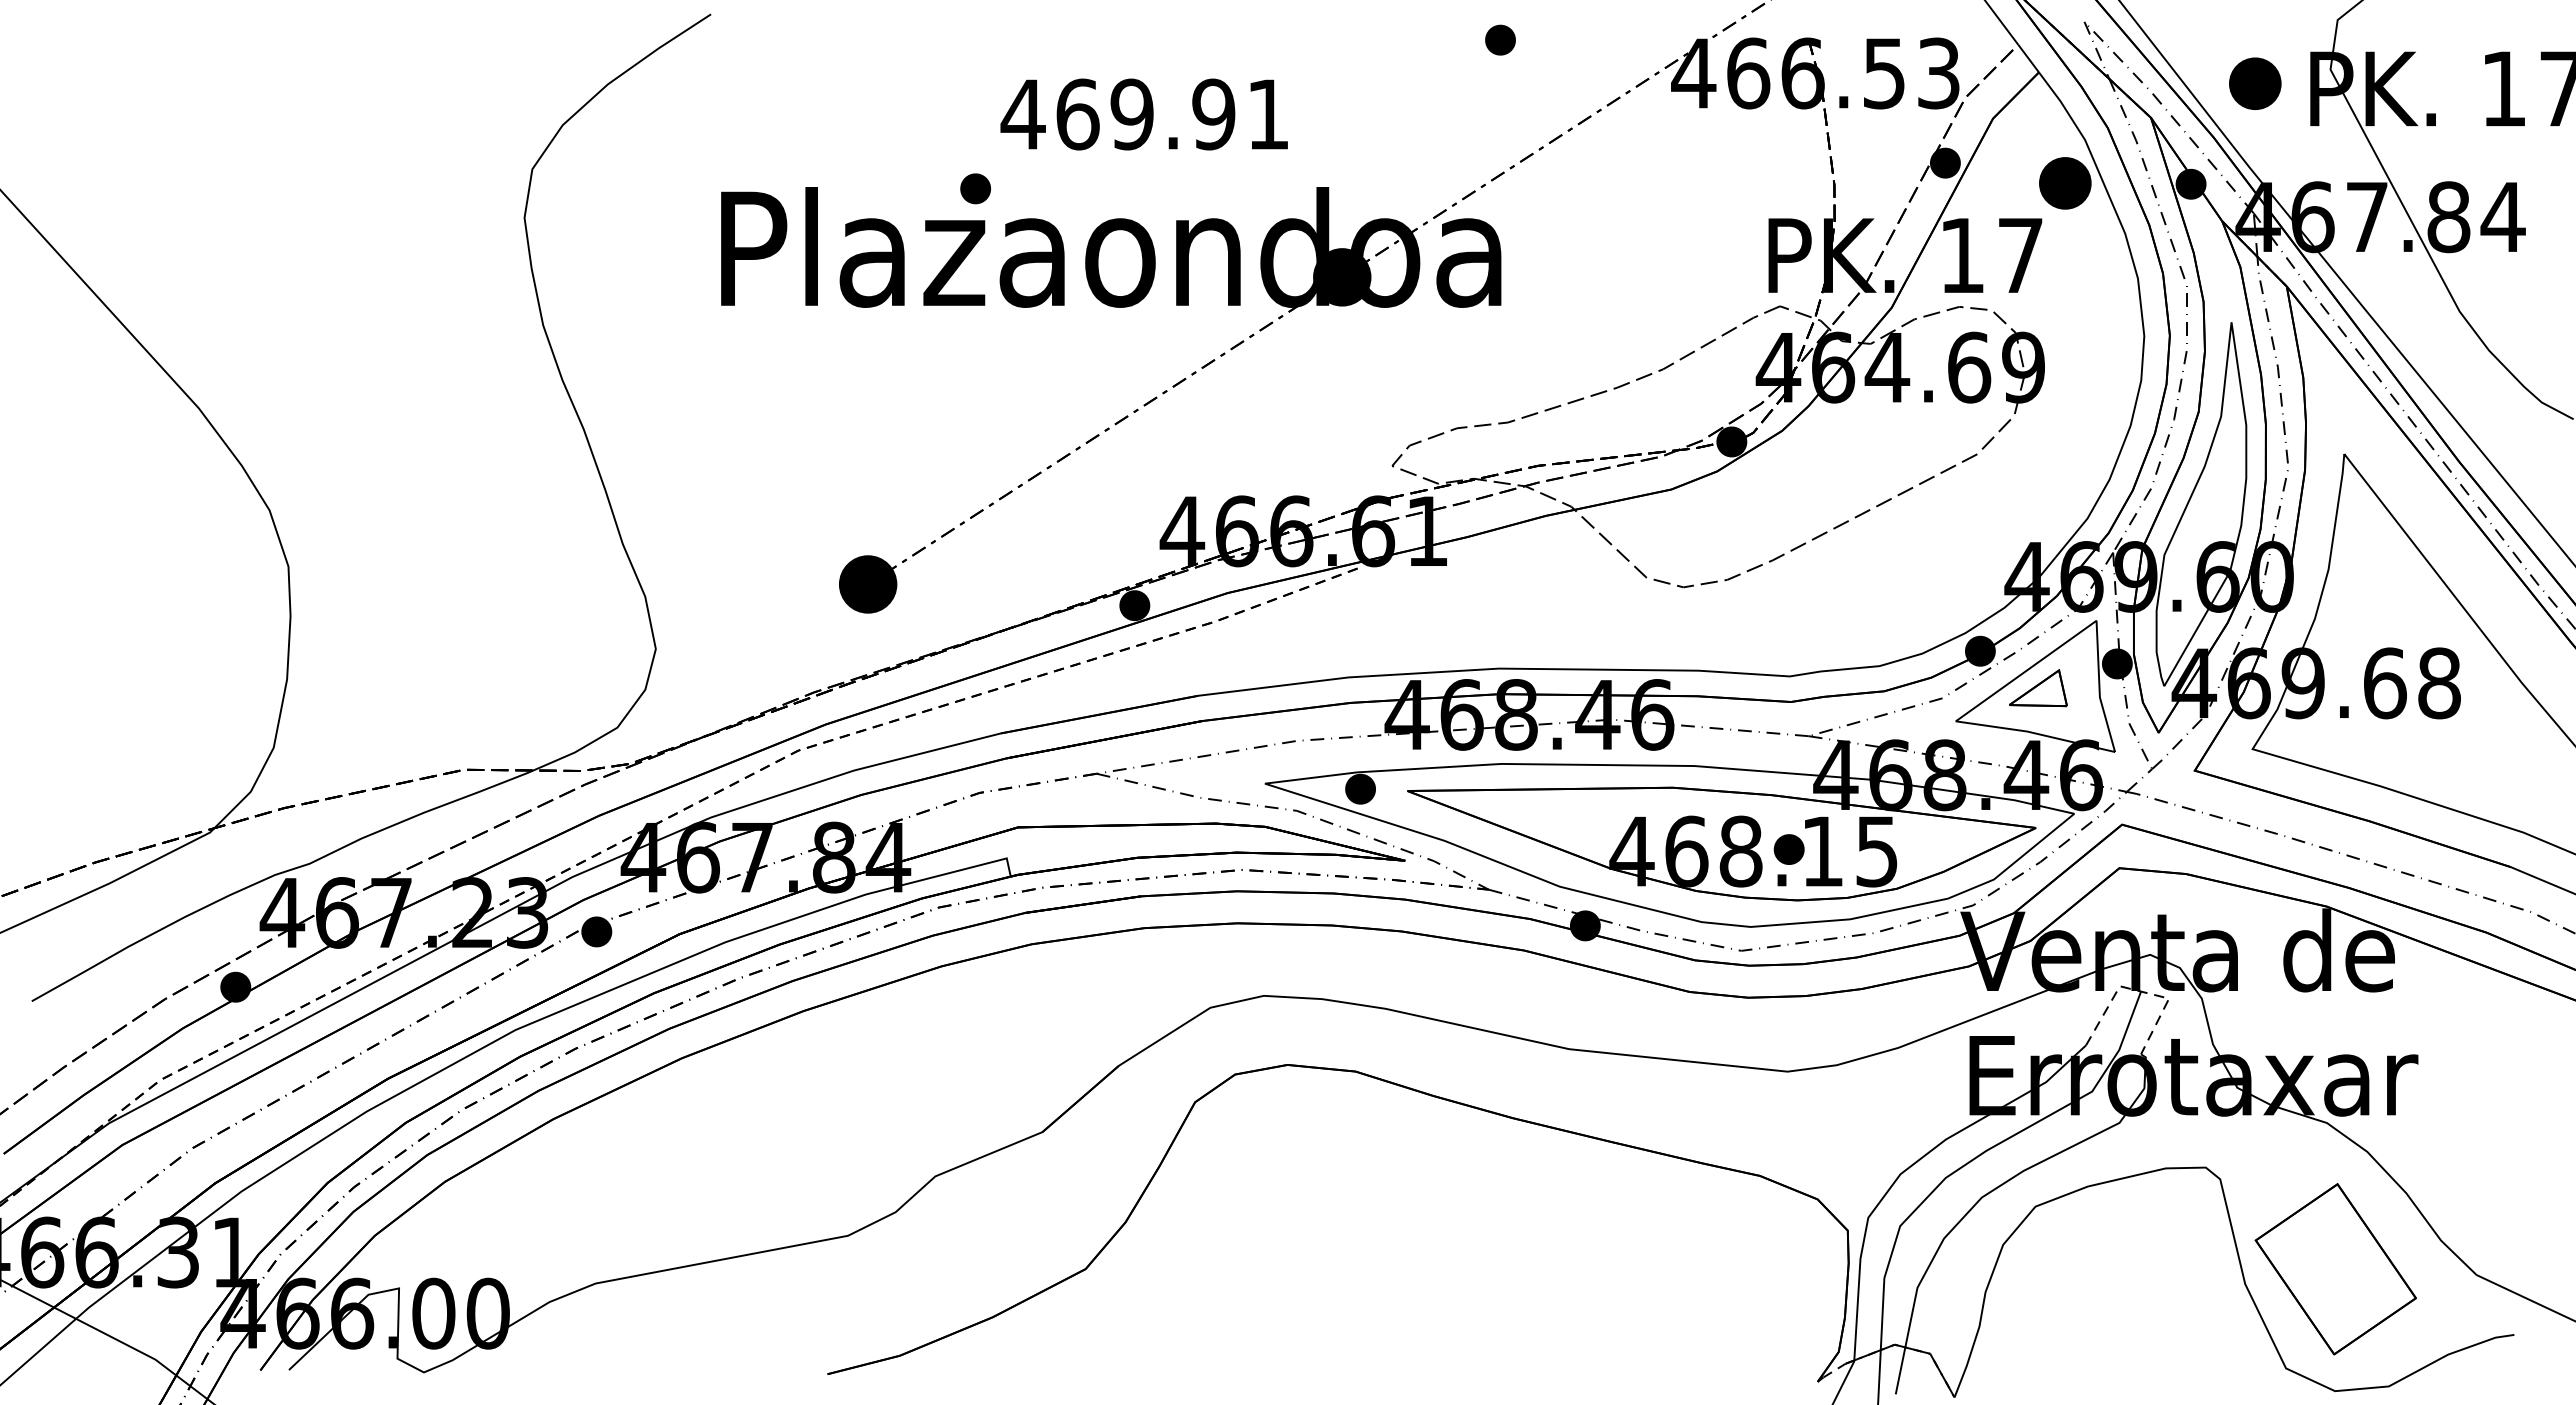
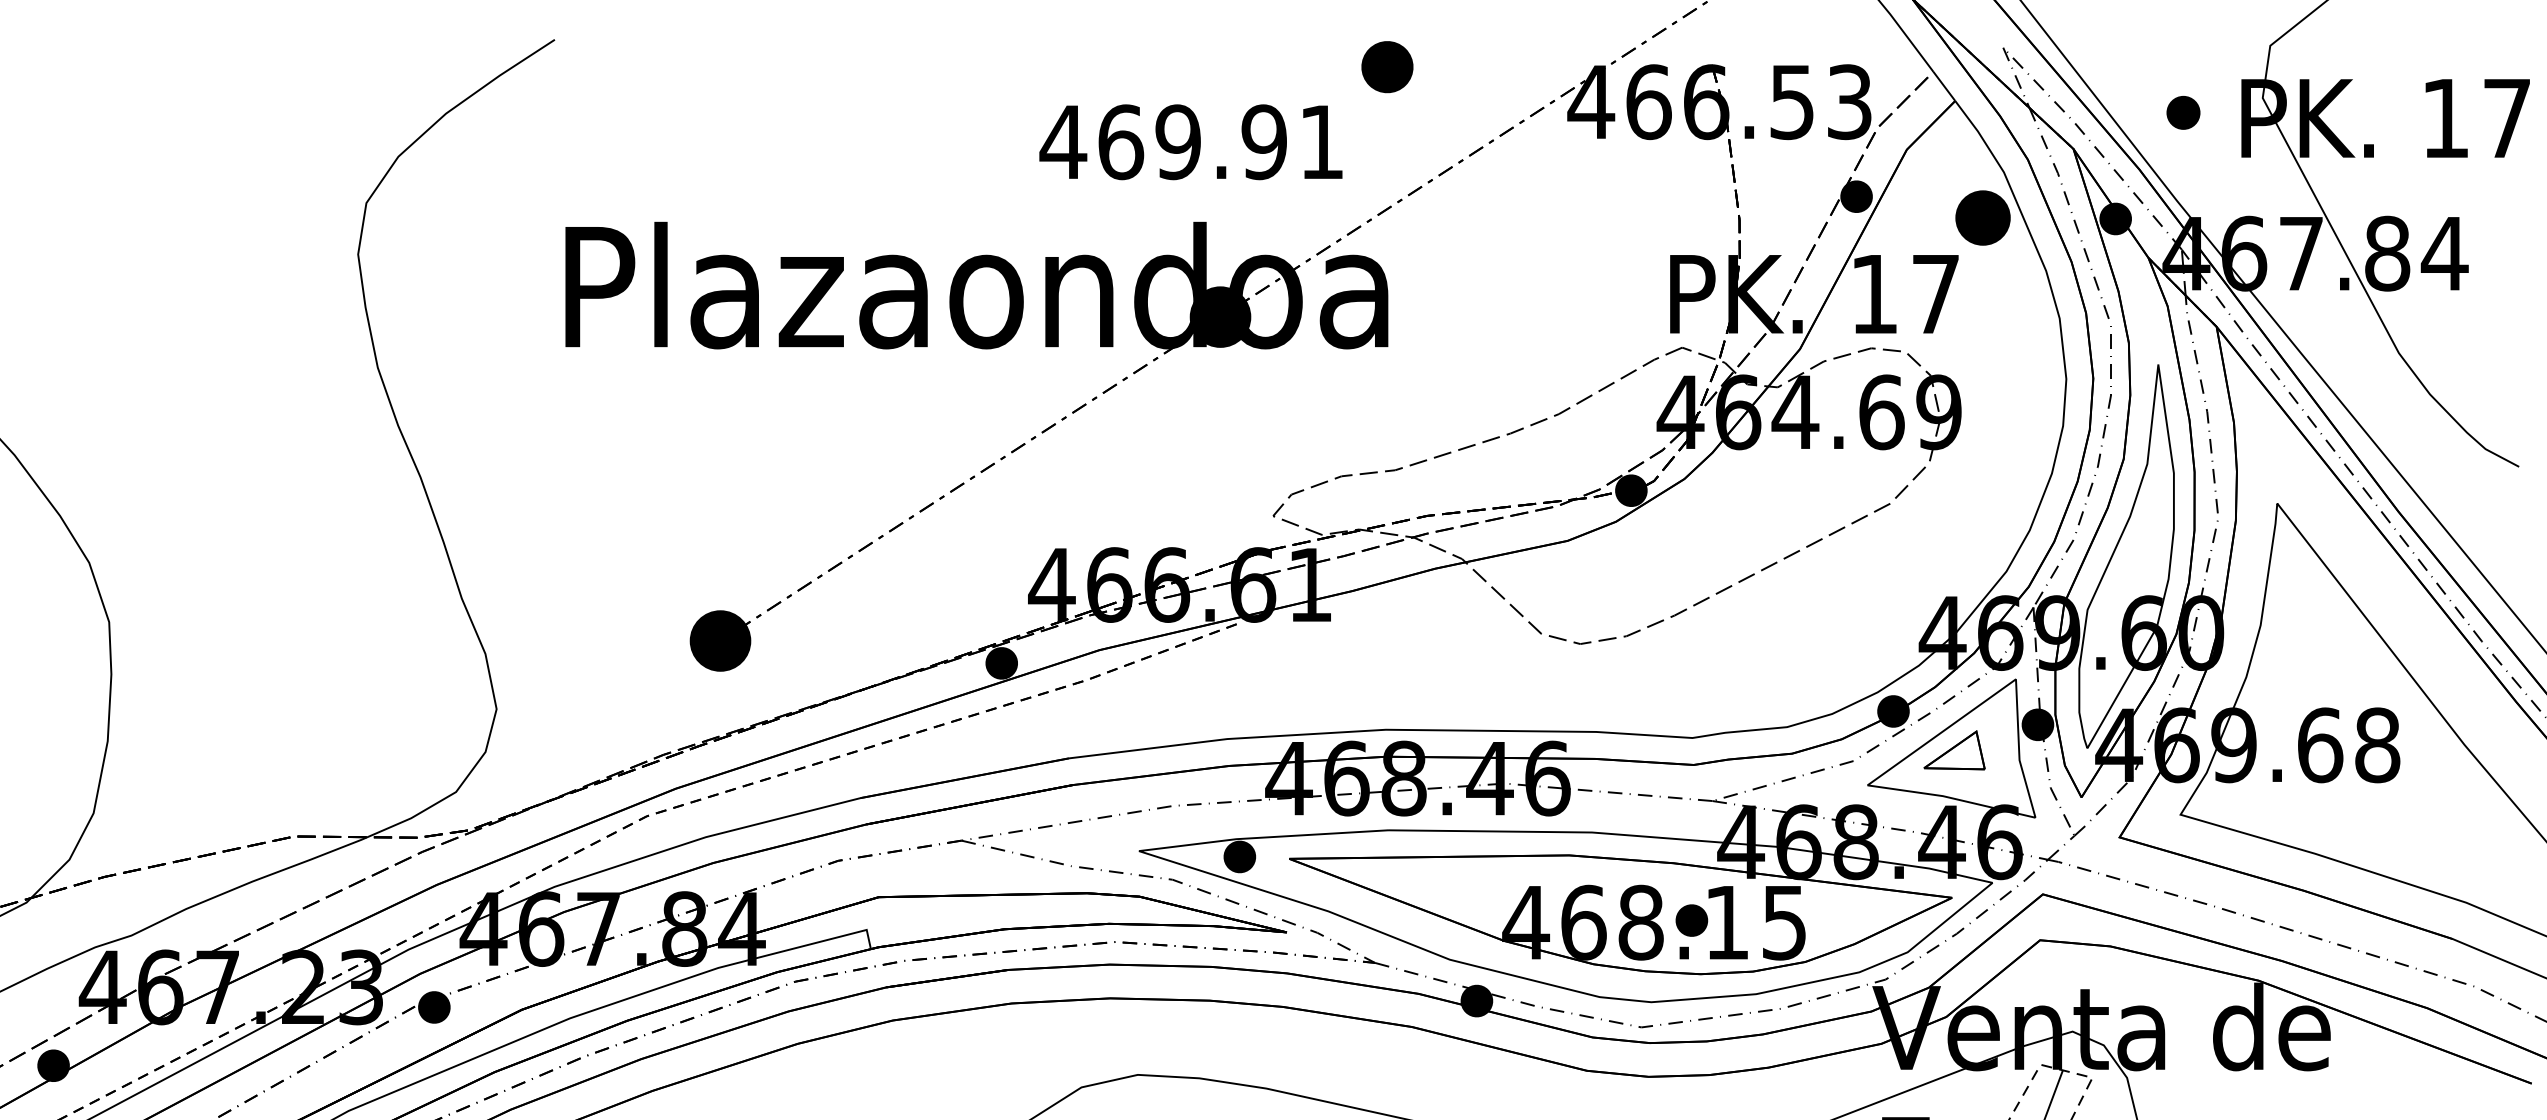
part: (1500, 39) -> (1387, 66), size x1.6
part: (2255, 83) -> (2183, 112), size x0.6
text: (1143, 114) -> (1190, 142), moved
part: (975, 188) -> (833, 223), removed

